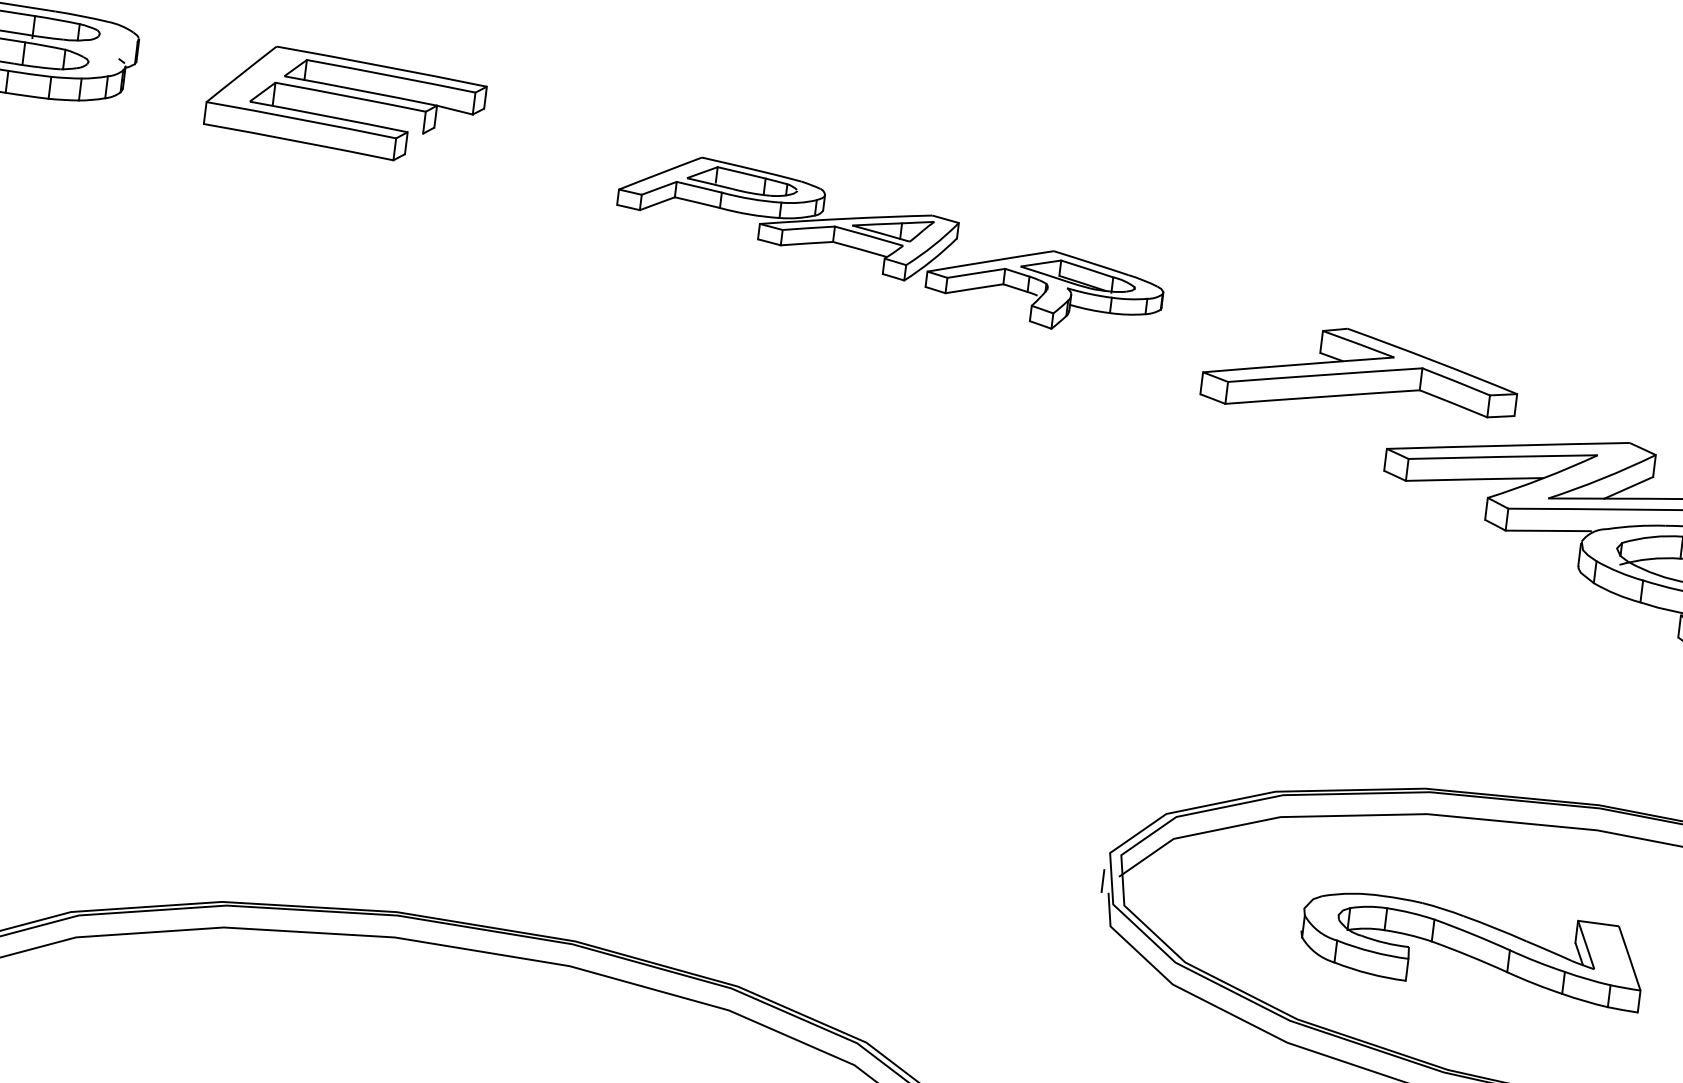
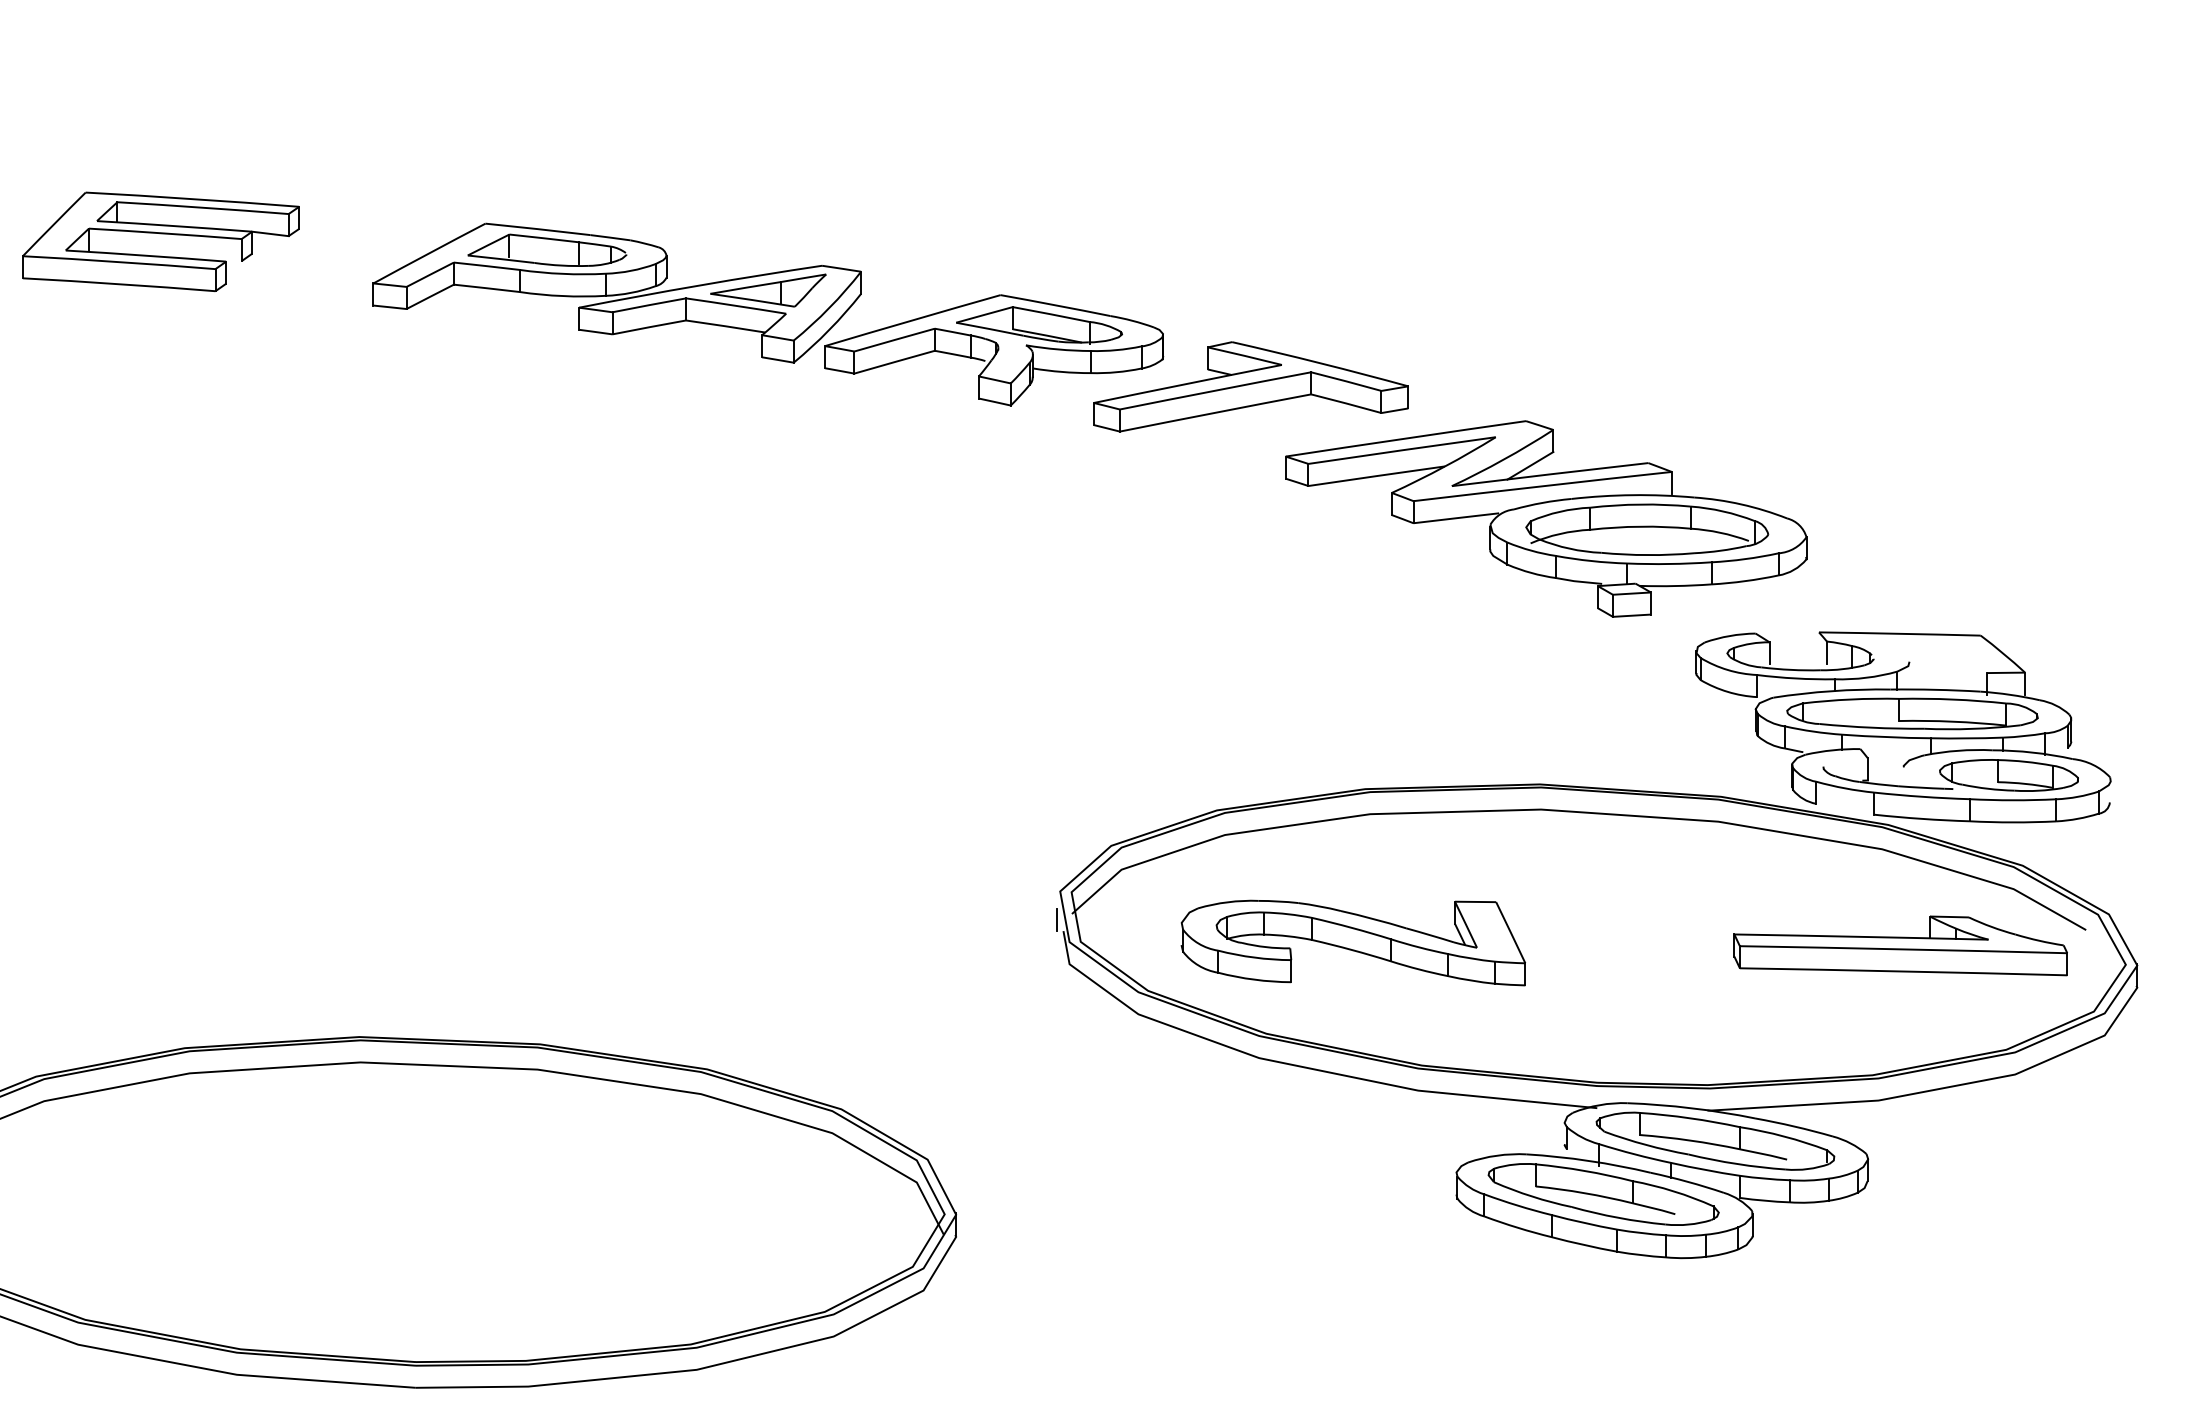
part: (345, 97) -> (160, 234), moved
part: (890, 244) -> (768, 314), size x1.43
part: (1471, 948) -> (1352, 942), moved

